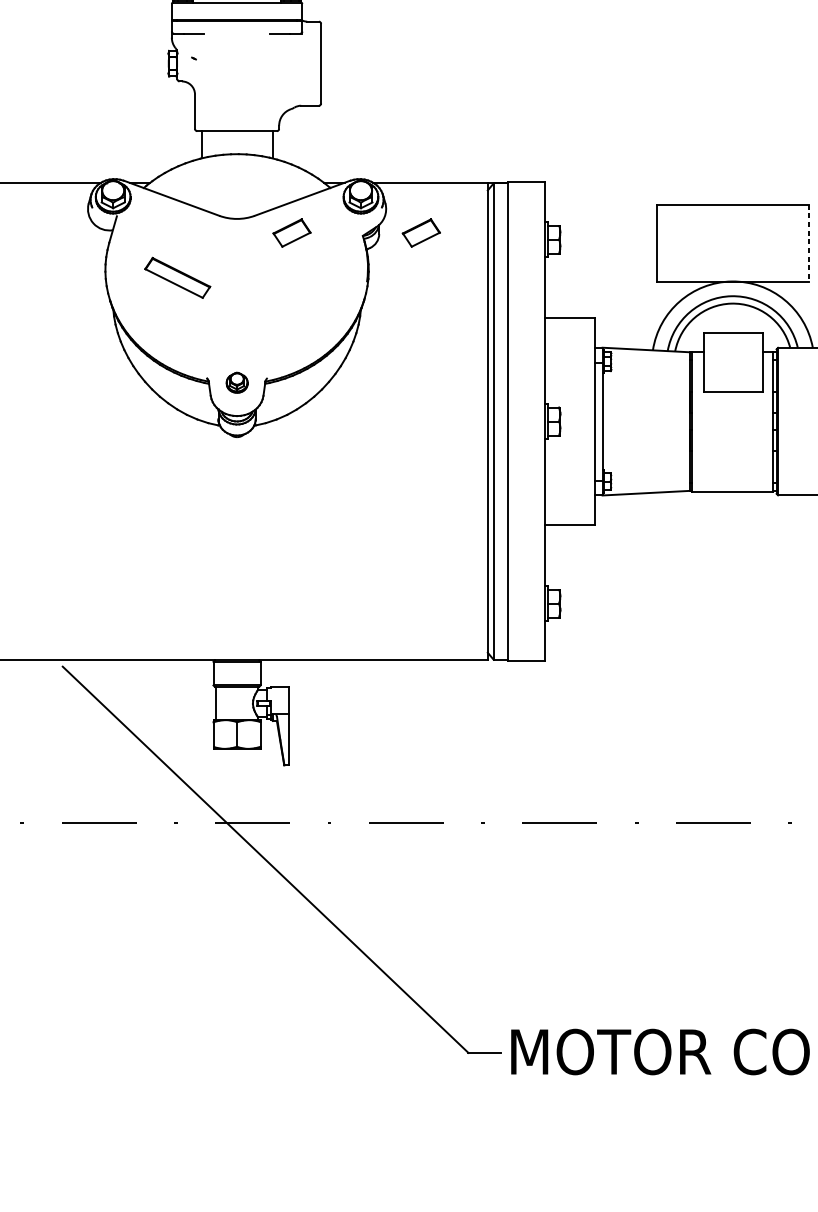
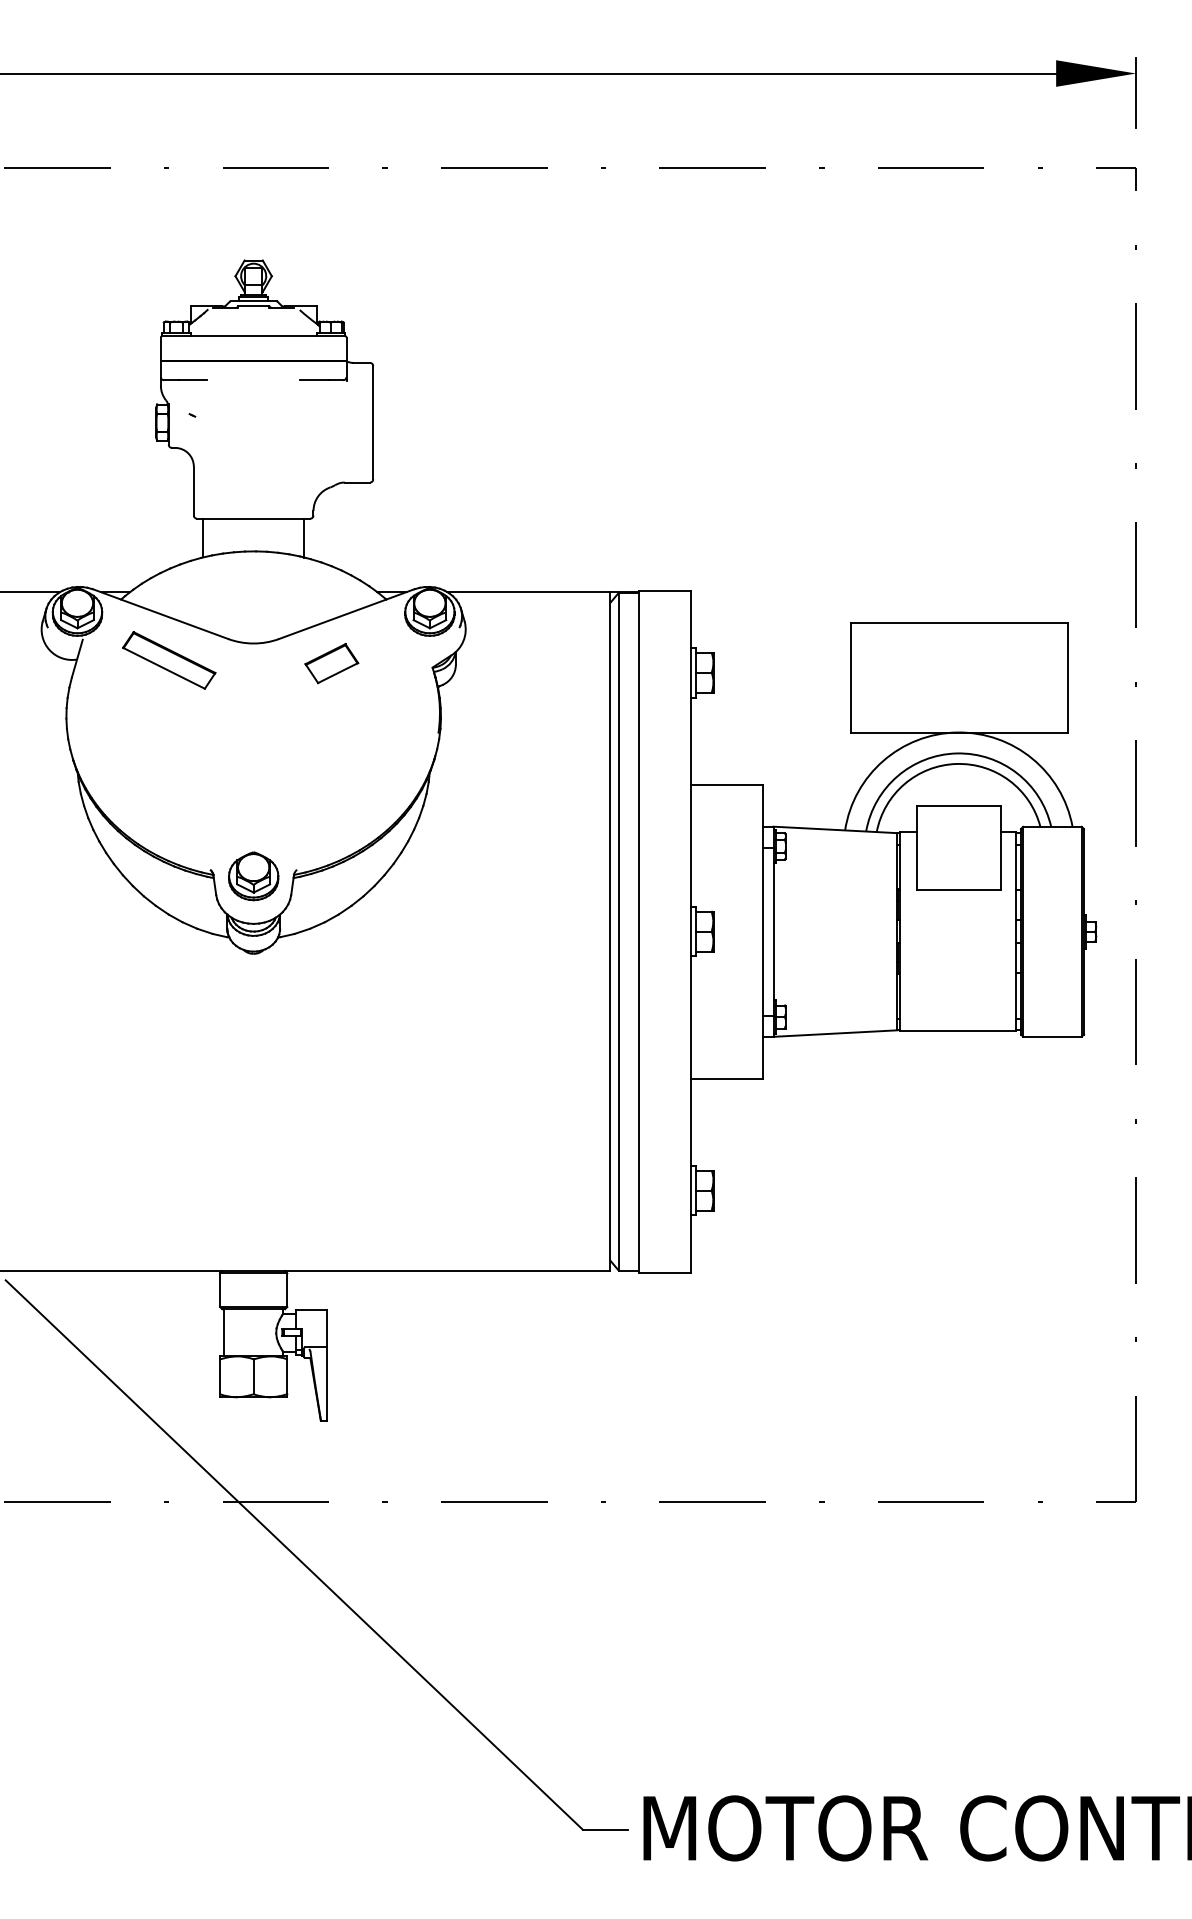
part: (421, 232) -> (515, 663), removed
line: (809, 243) -> (1067, 678), dashed -> solid
part: (177, 277) -> (169, 660), moved
part: (236, 382) -> (253, 876), size x1.67

